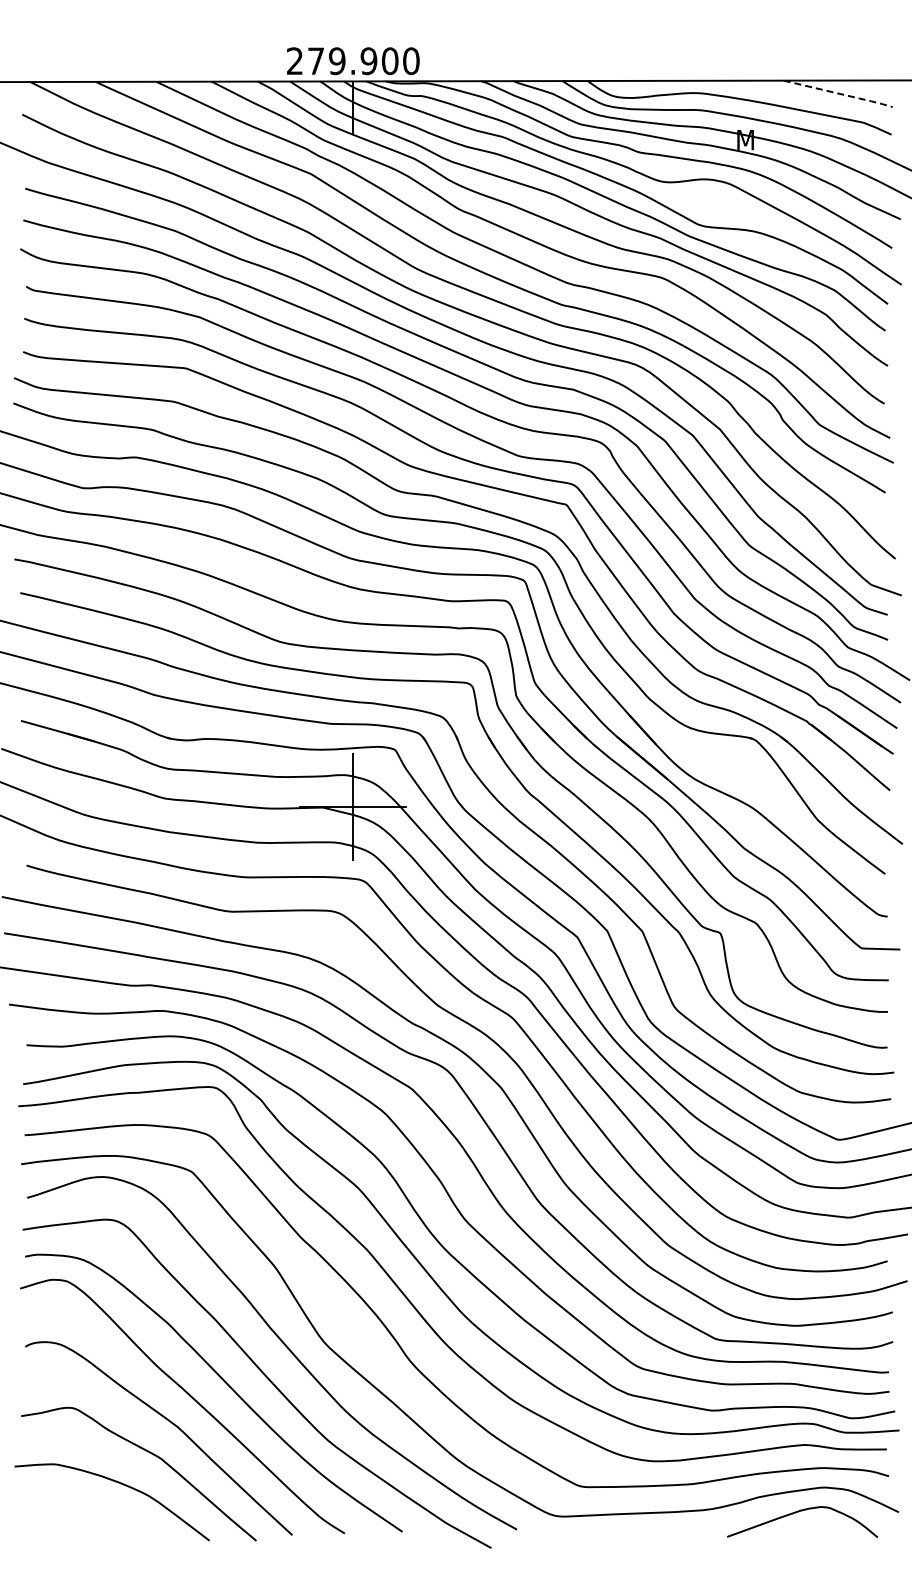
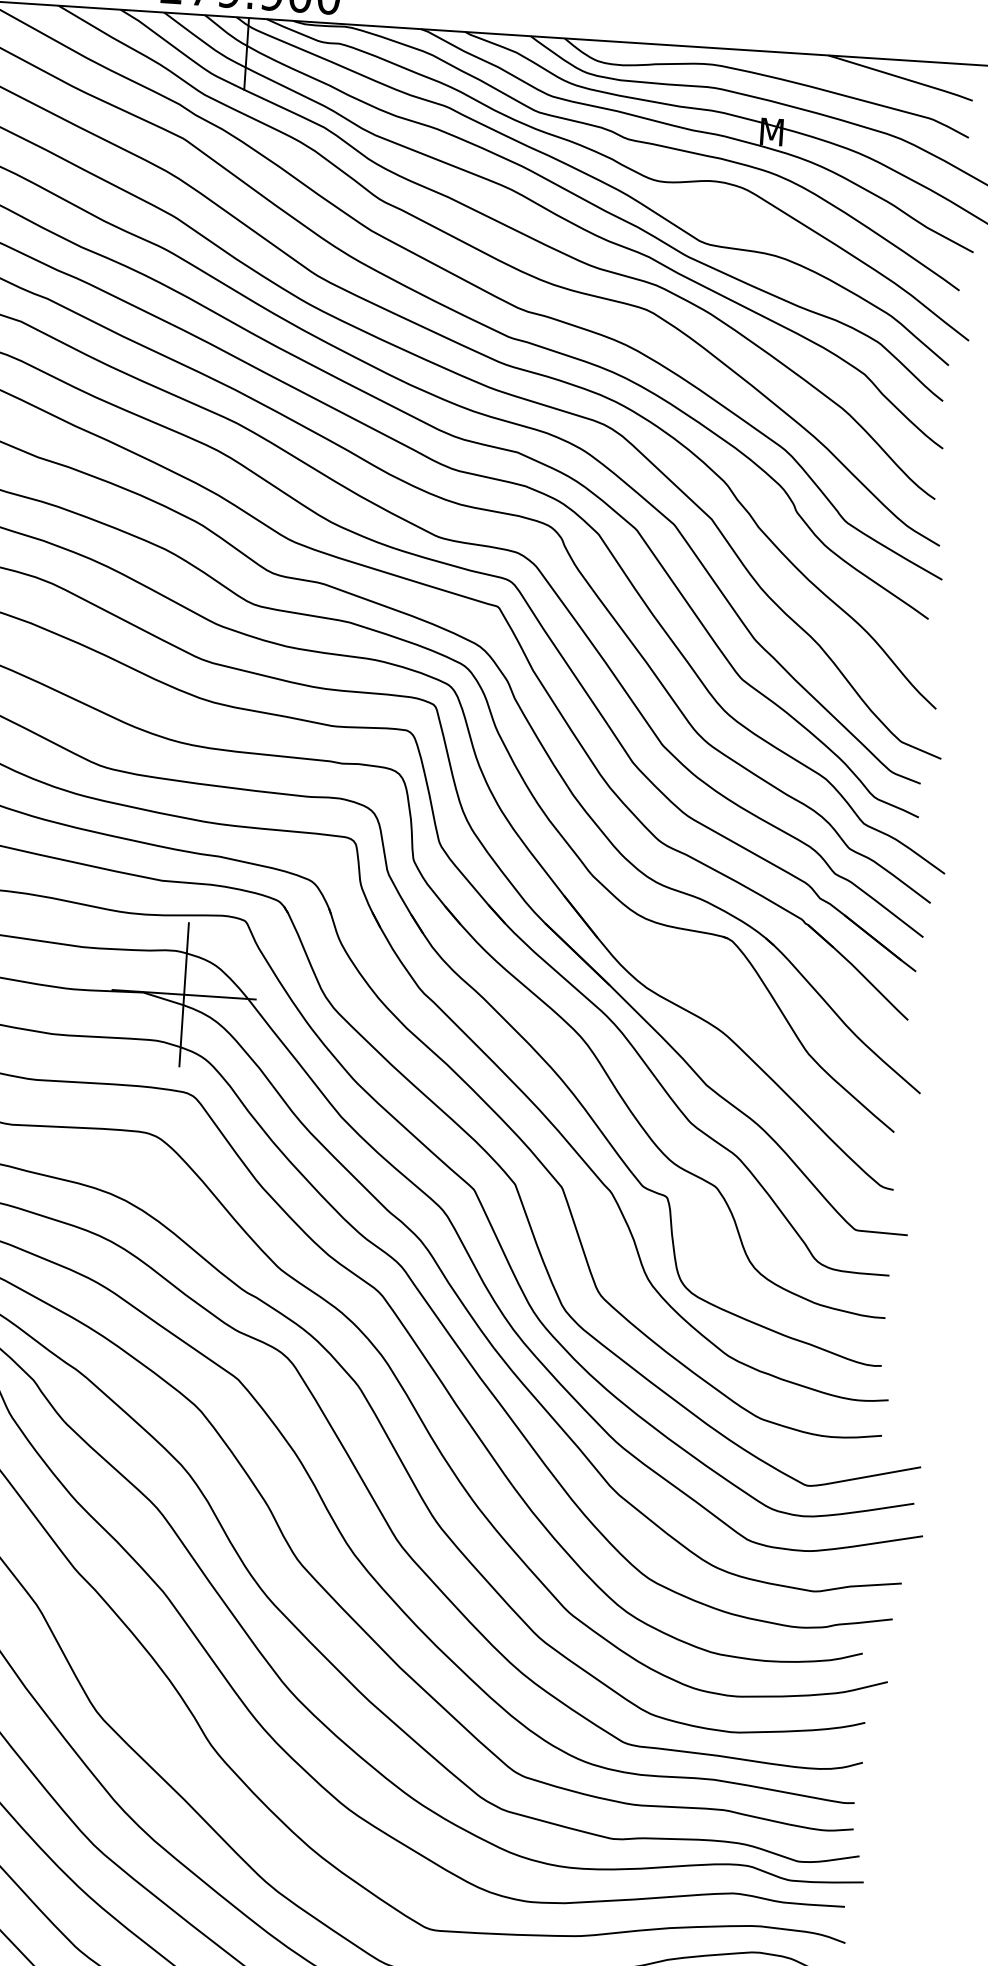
line: (840, 93) -> (903, 77), dashed -> solid

